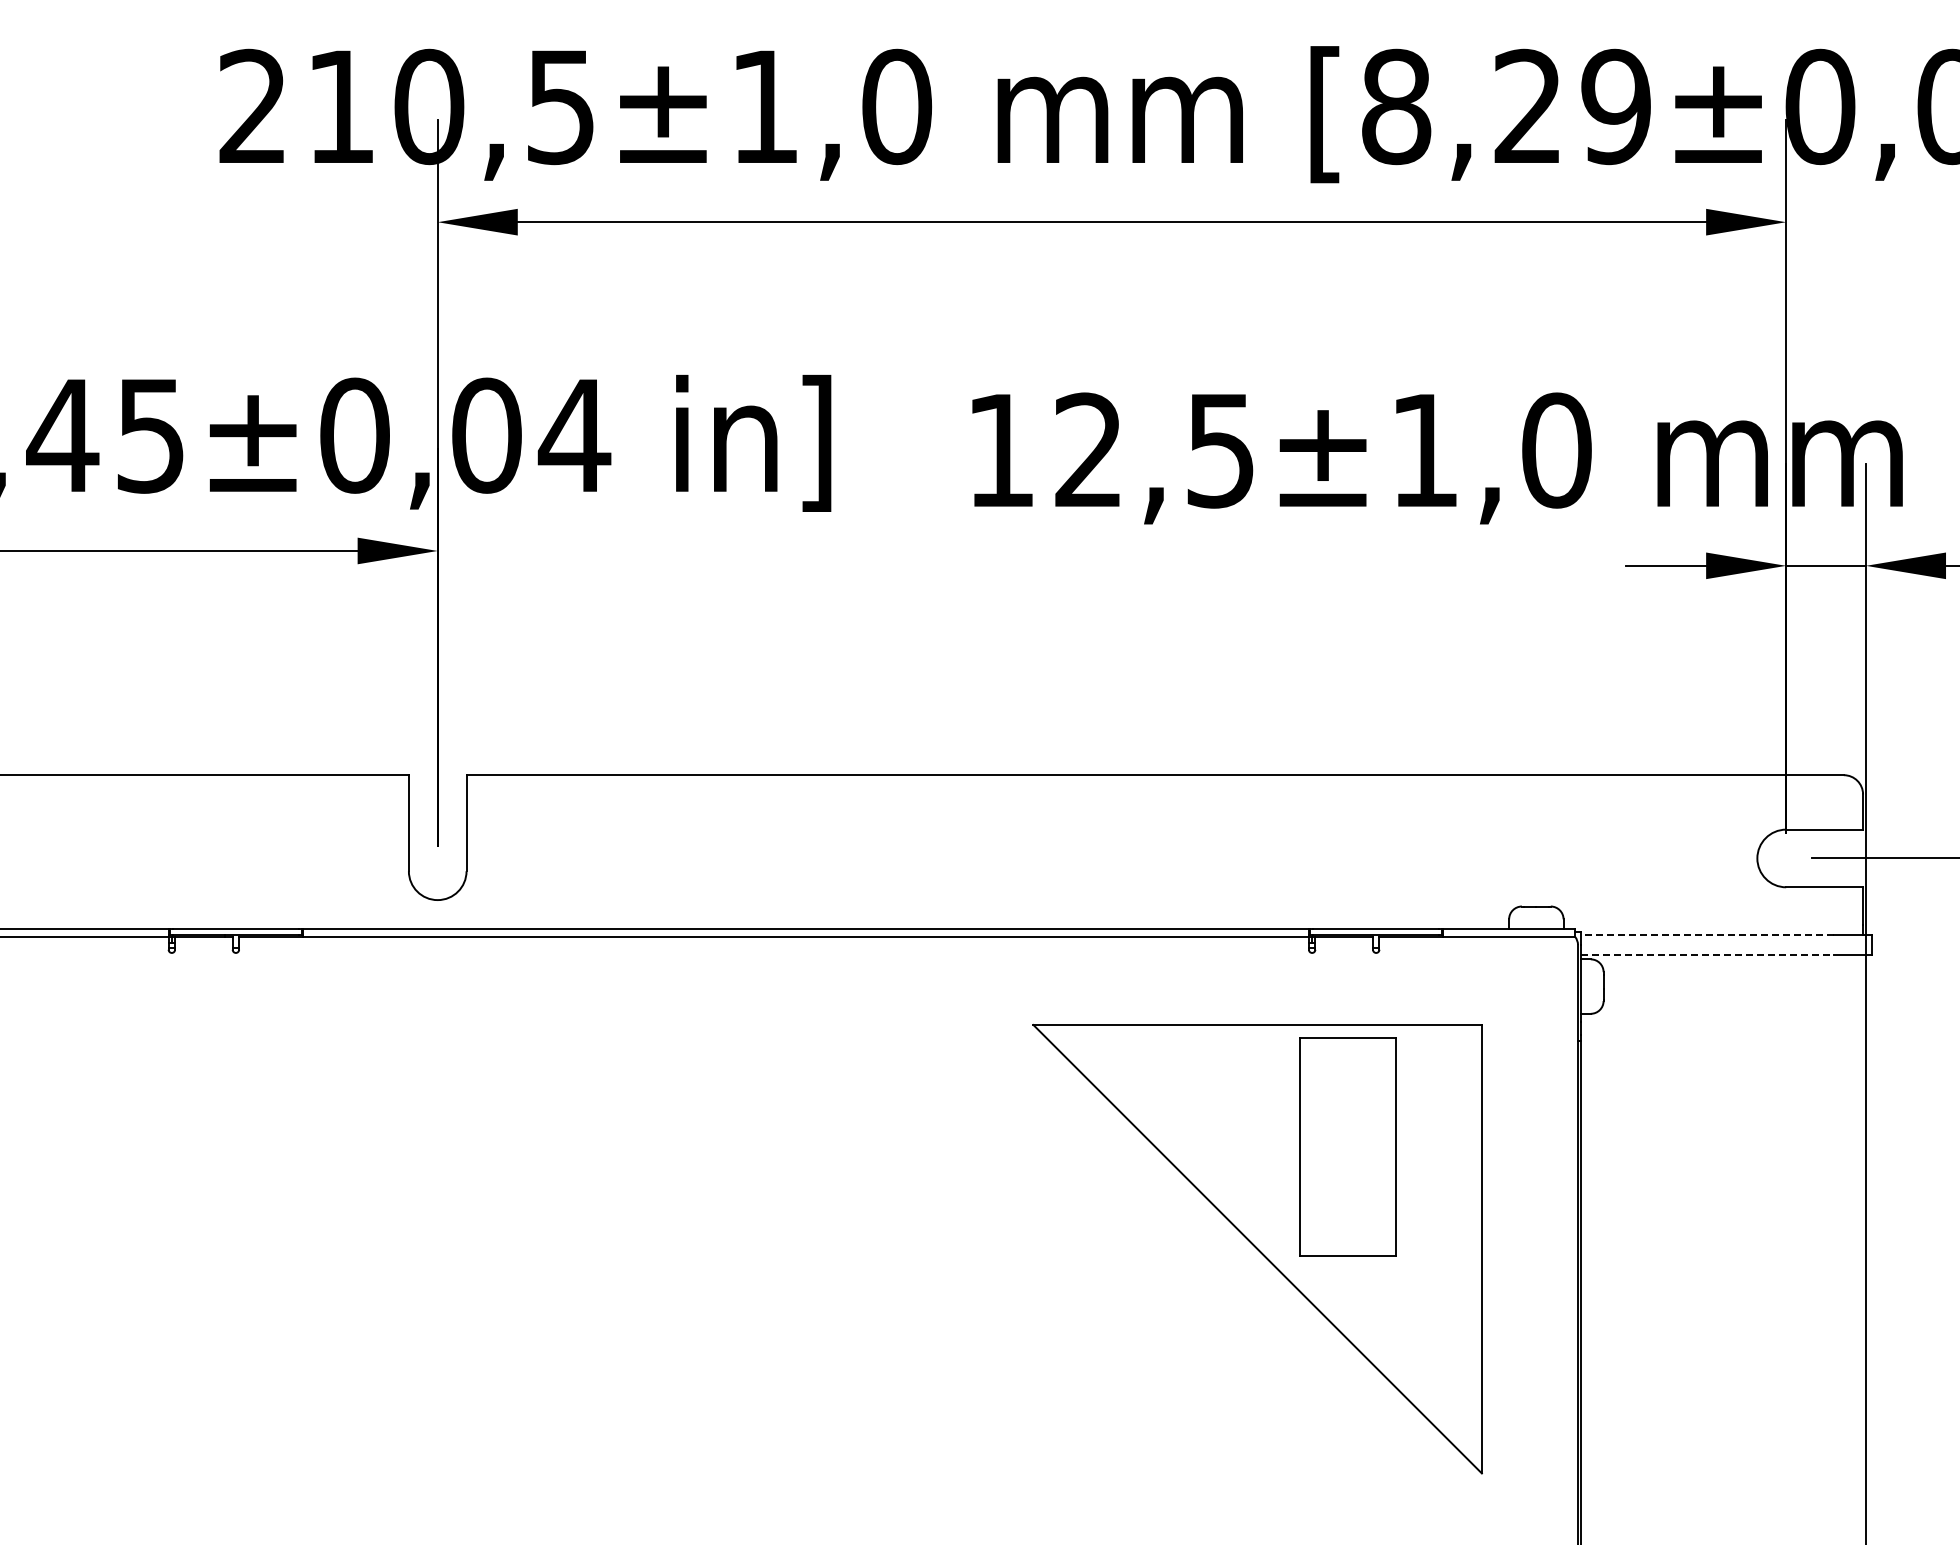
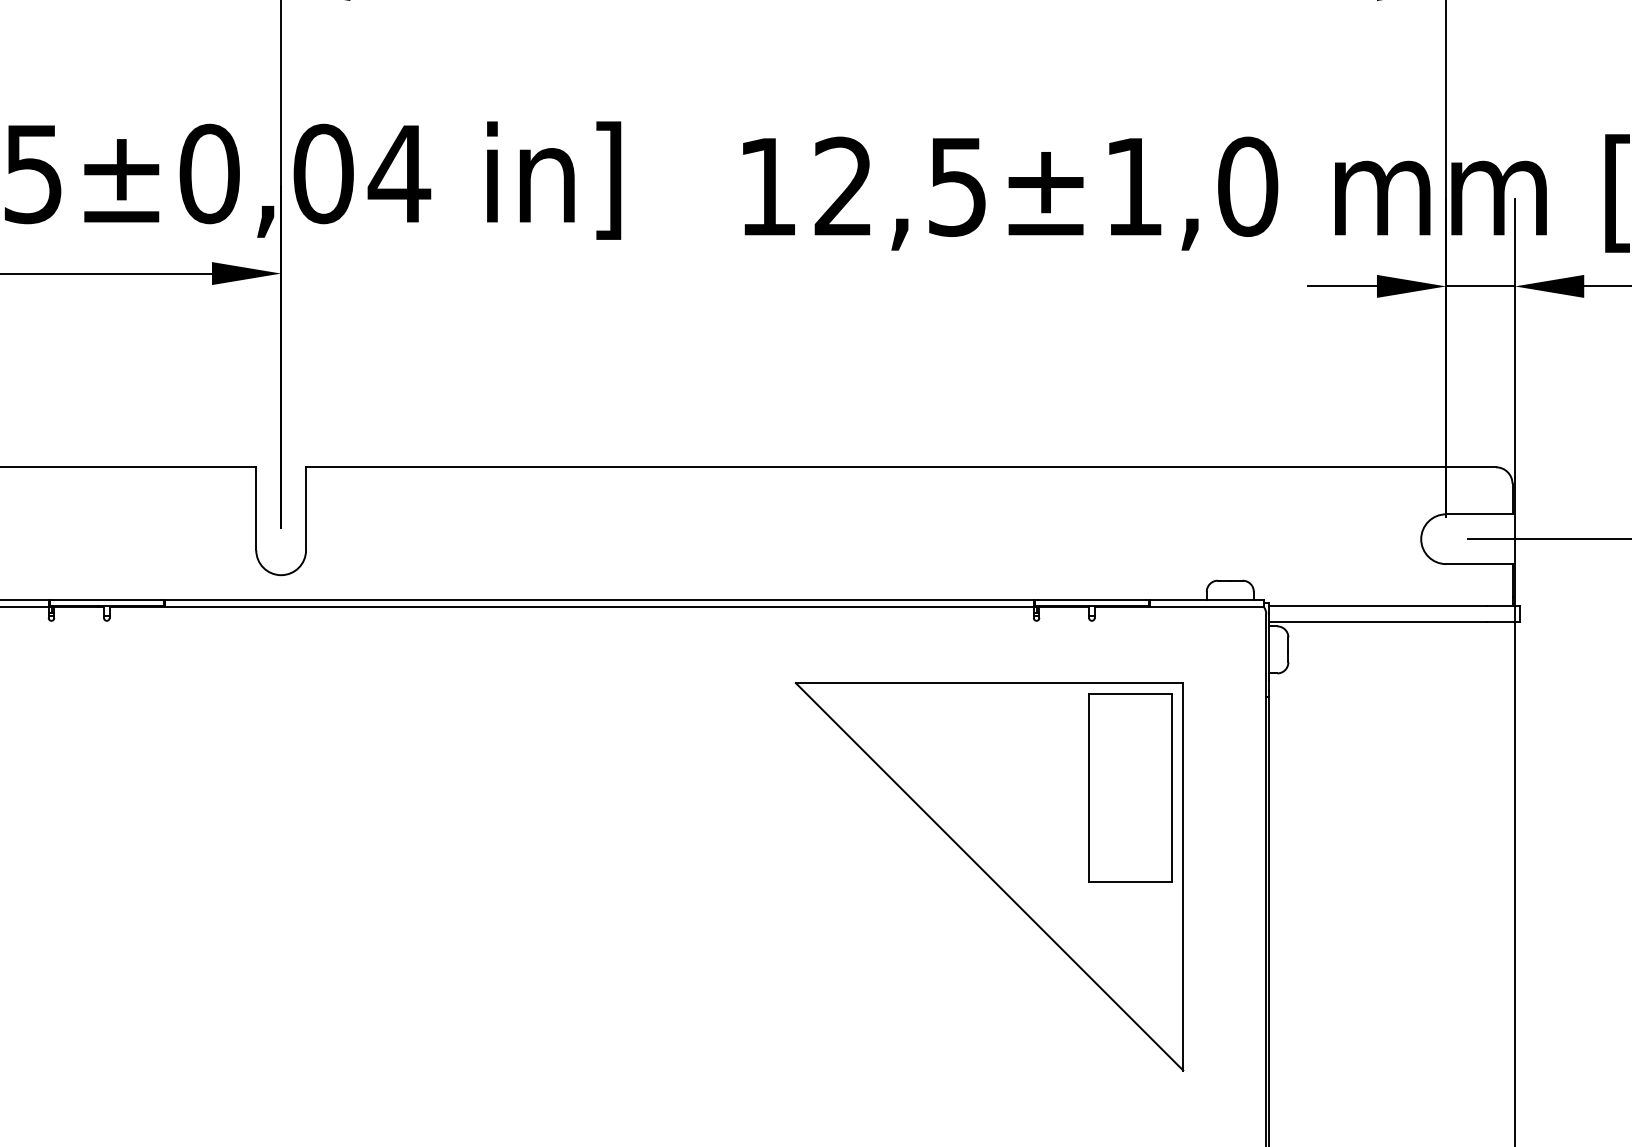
line: (1706, 935) -> (1377, 605), dashed -> solid
line: (1707, 954) -> (1378, 622), dashed -> solid
part: (1347, 1146) -> (1130, 788), moved

